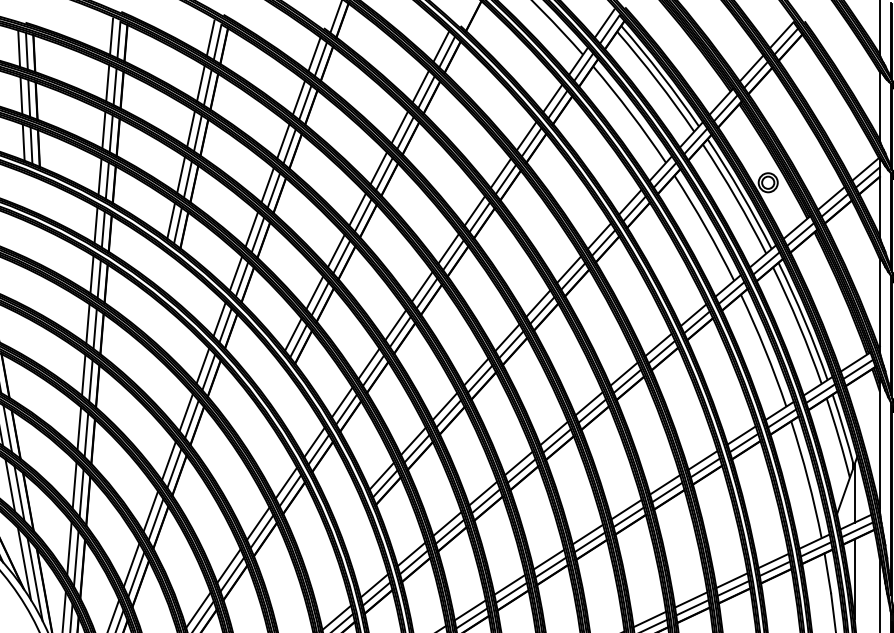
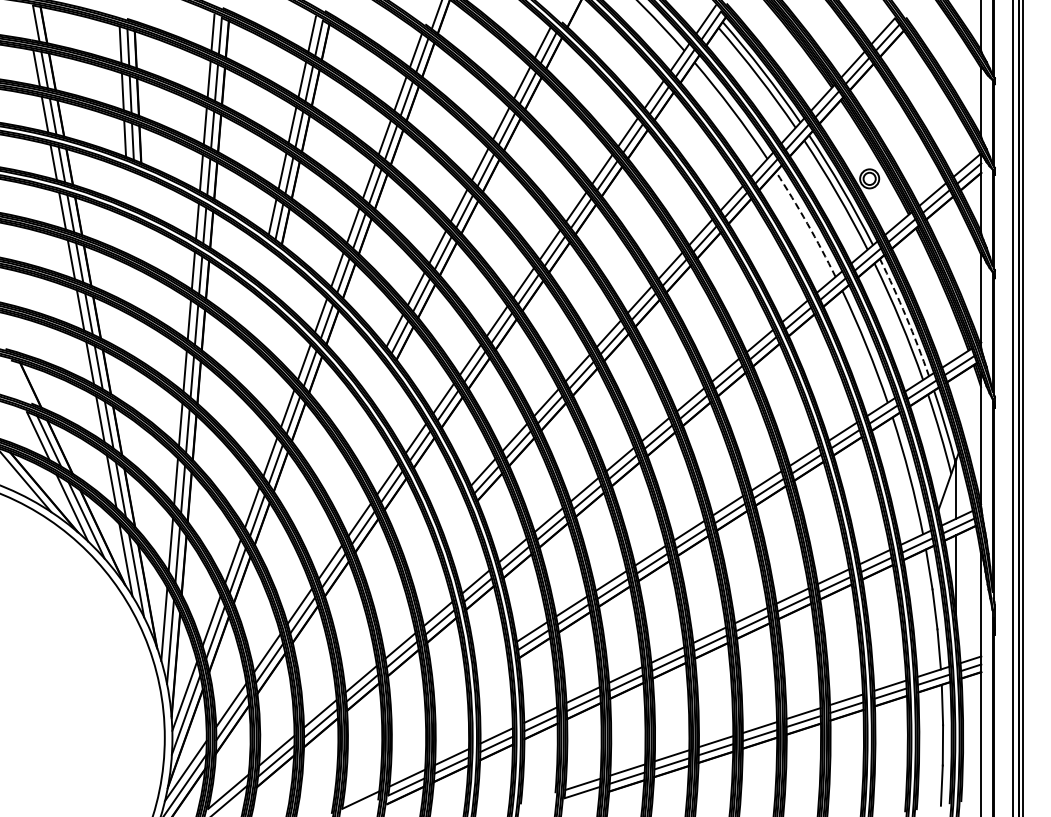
arc: (706, 227) -> (807, 223), solid -> dashed
arc: (805, 320) -> (906, 316), solid -> dashed

